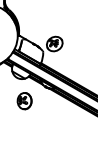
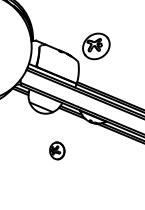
part: (24, 101) -> (57, 151), size x0.6

